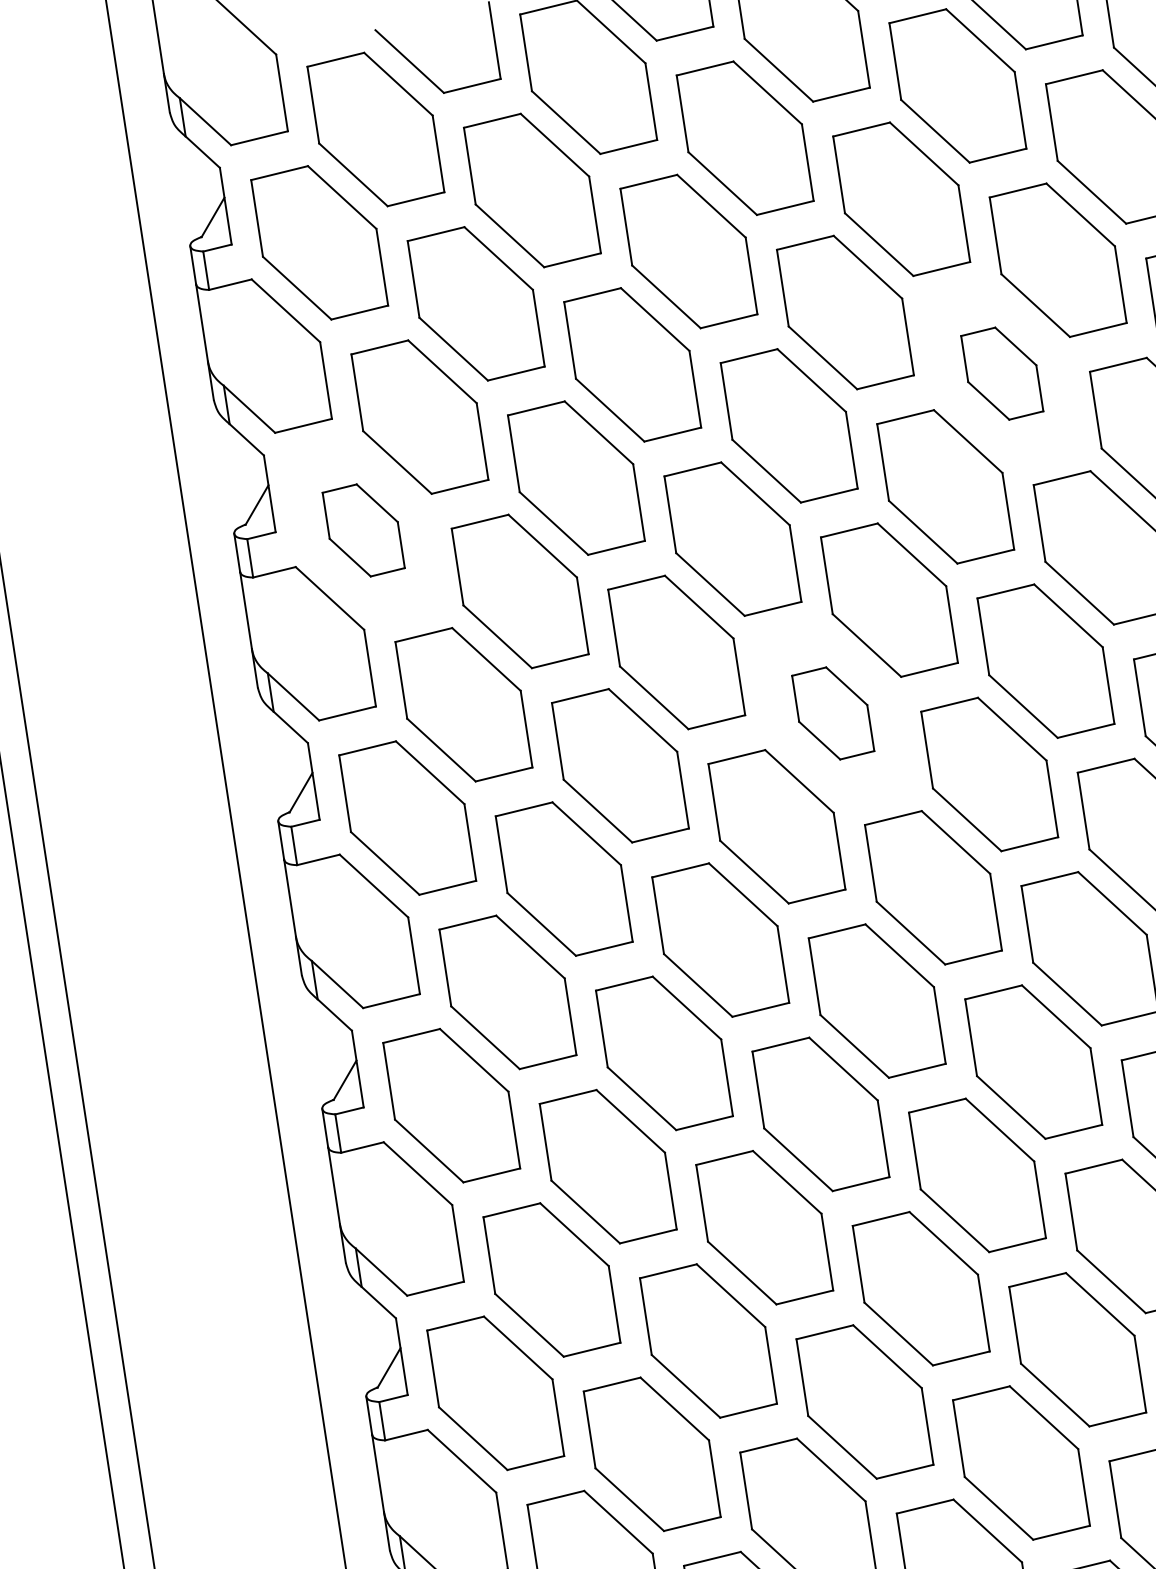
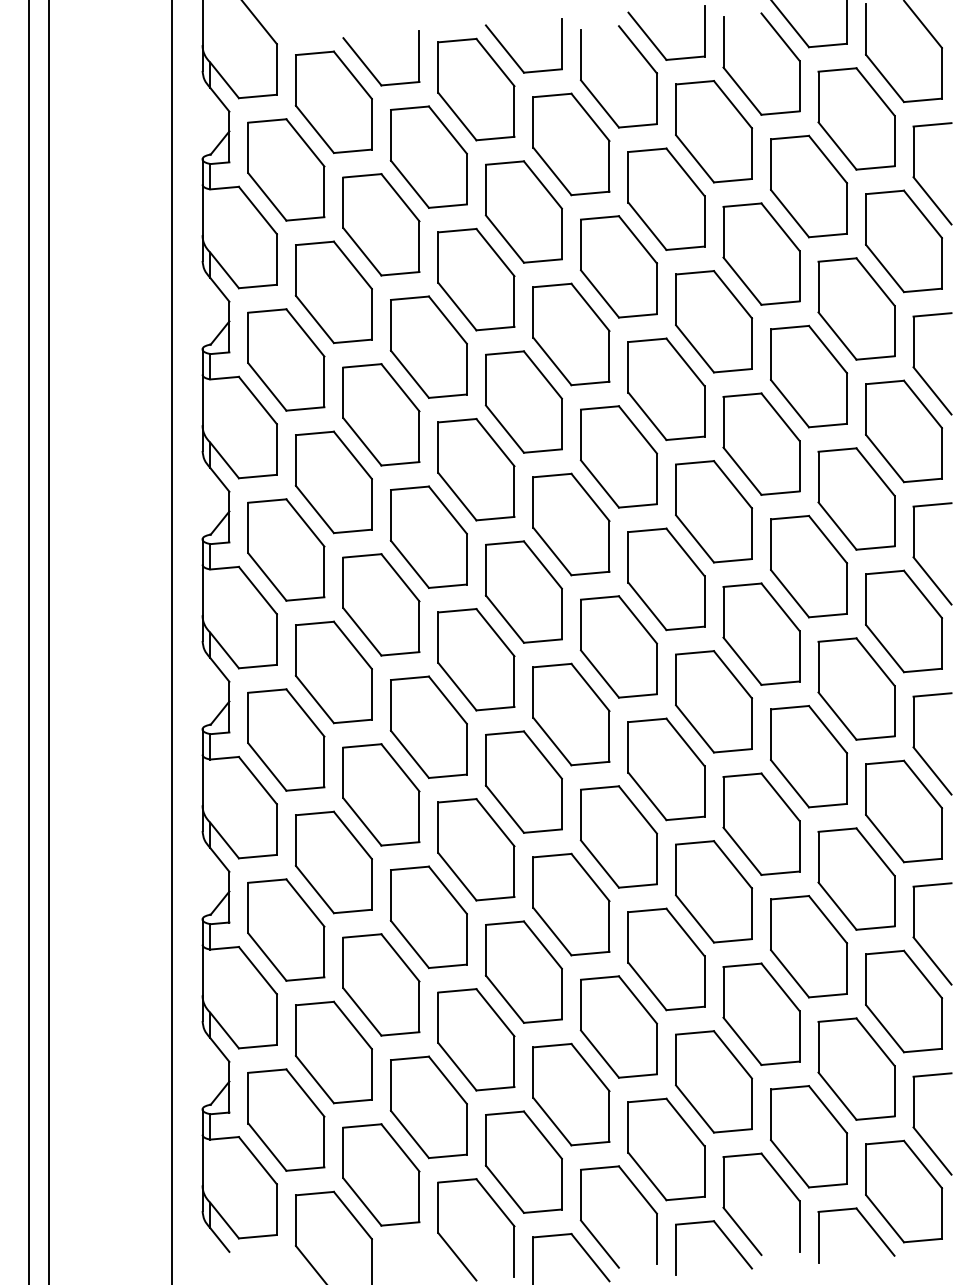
part: (1002, 373) -> (714, 321), size x1.67
part: (363, 529) -> (286, 359), size x1.67
part: (833, 713) -> (571, 524), size x1.67

